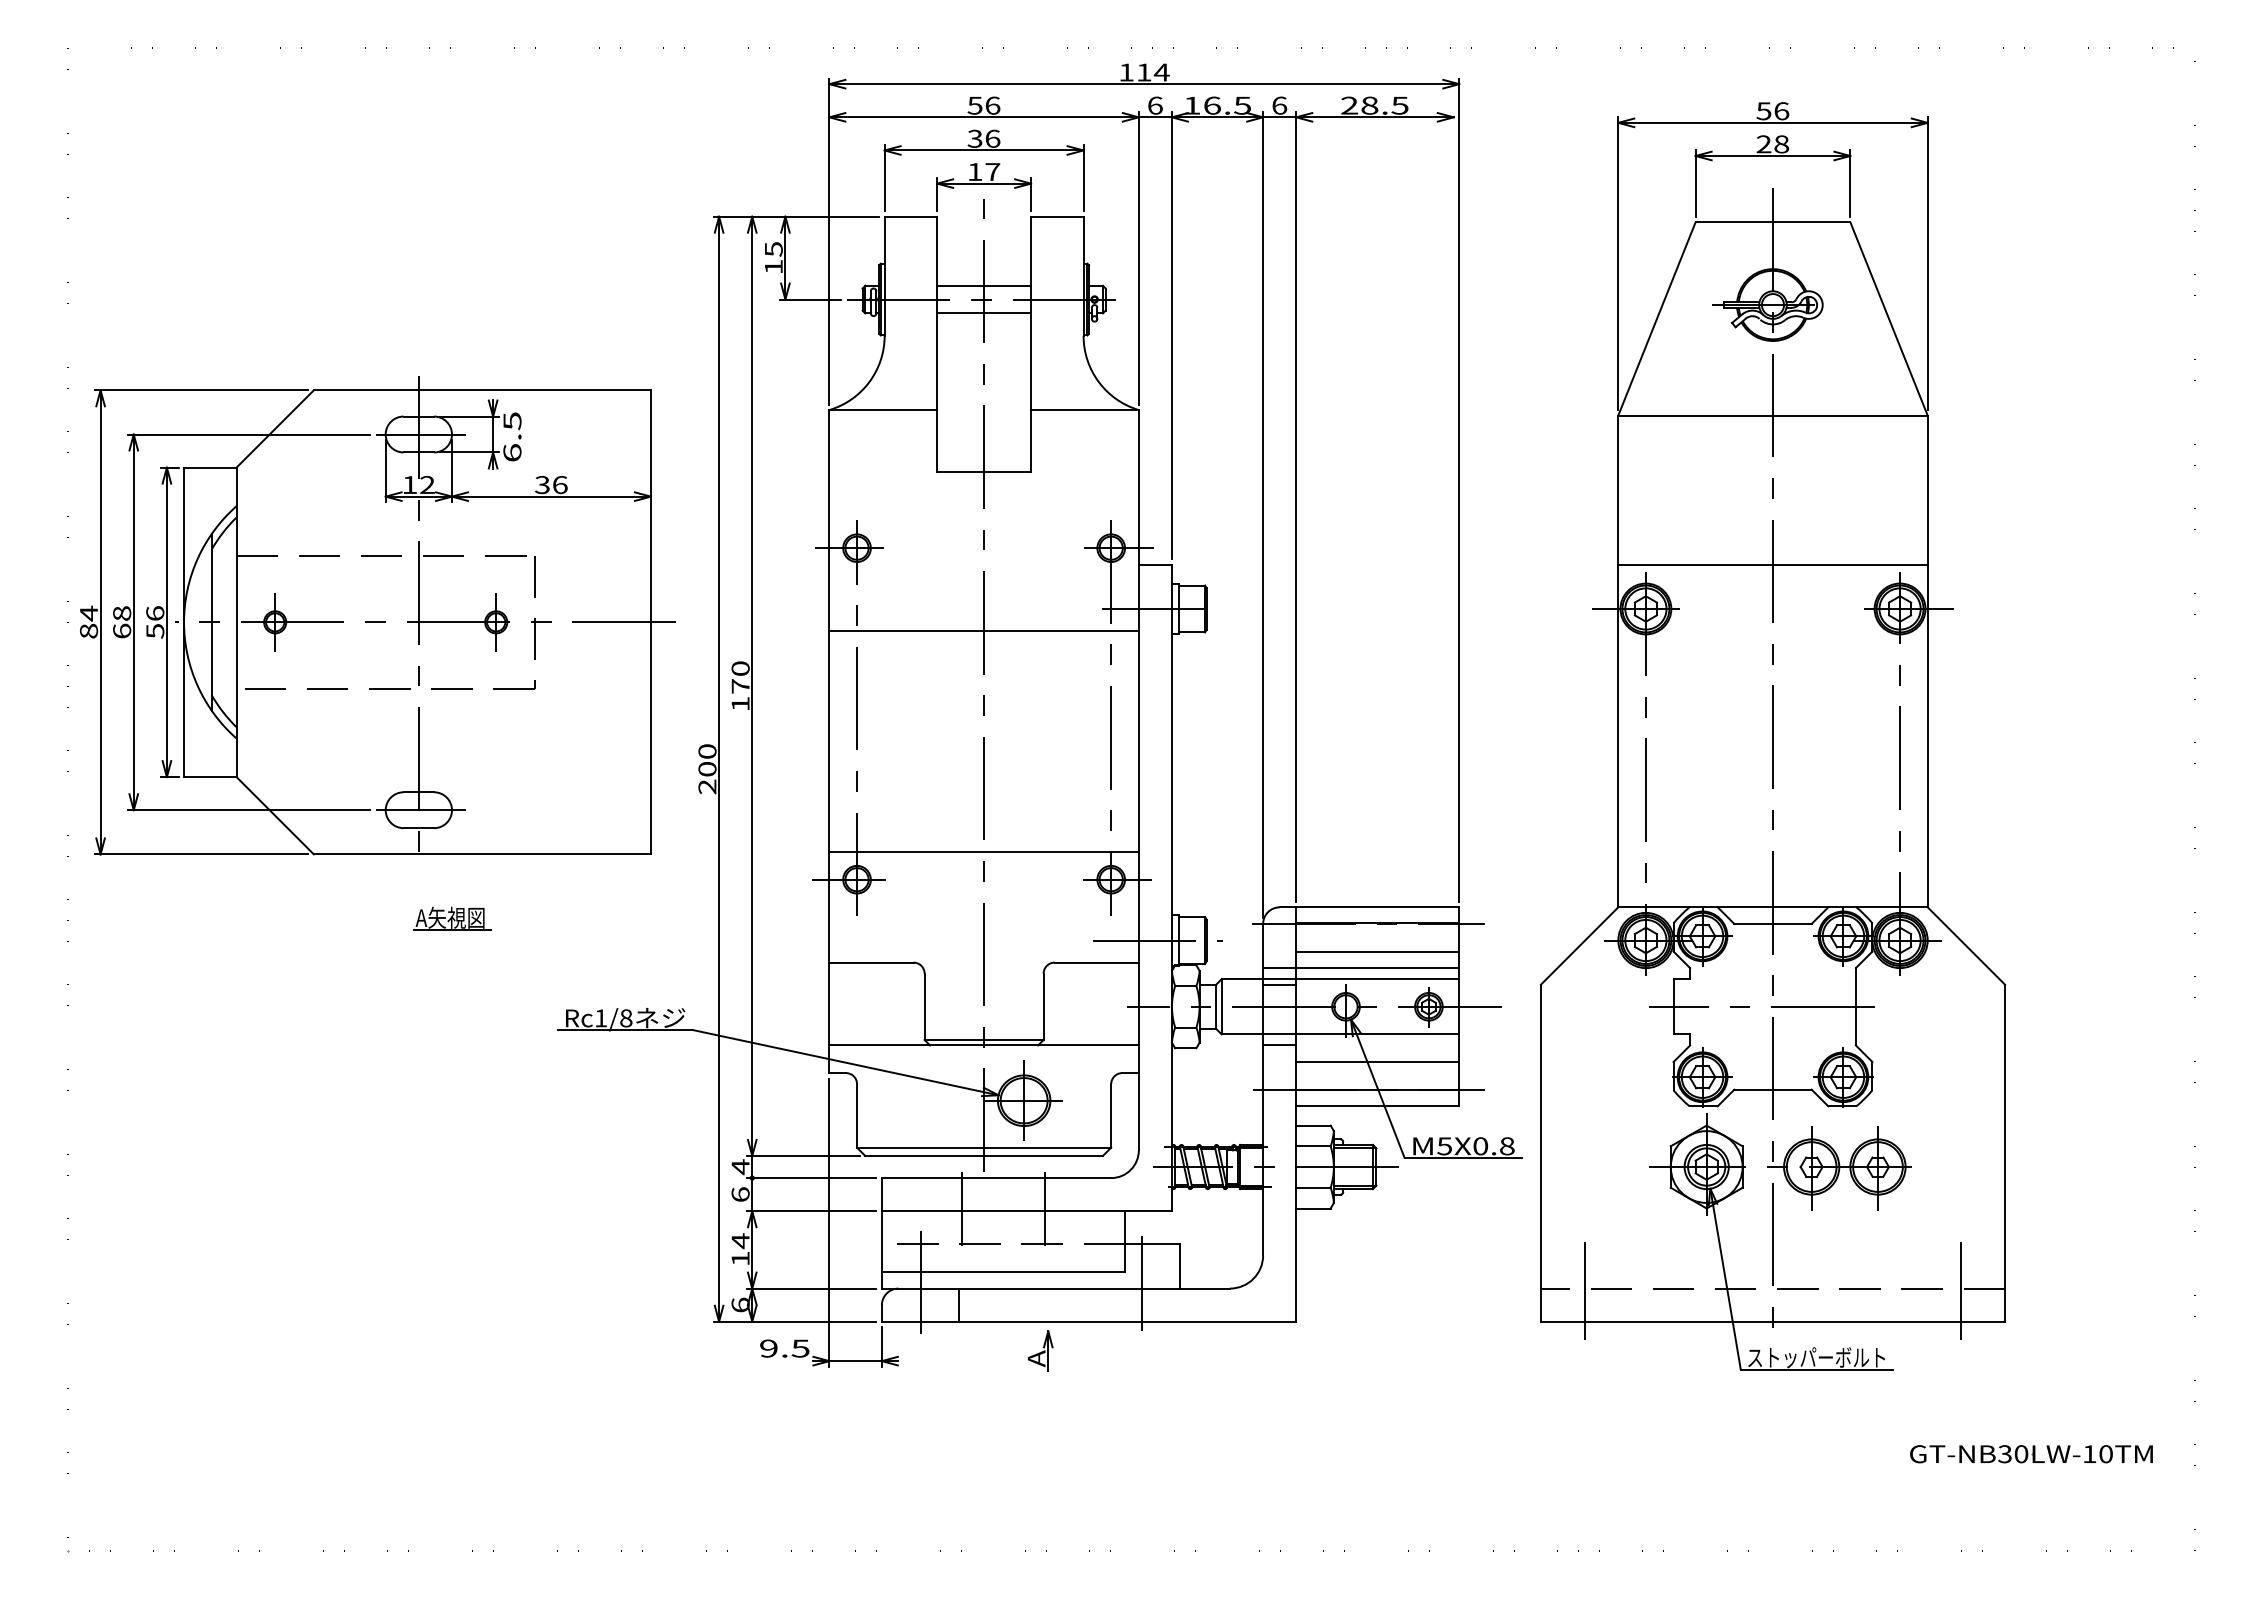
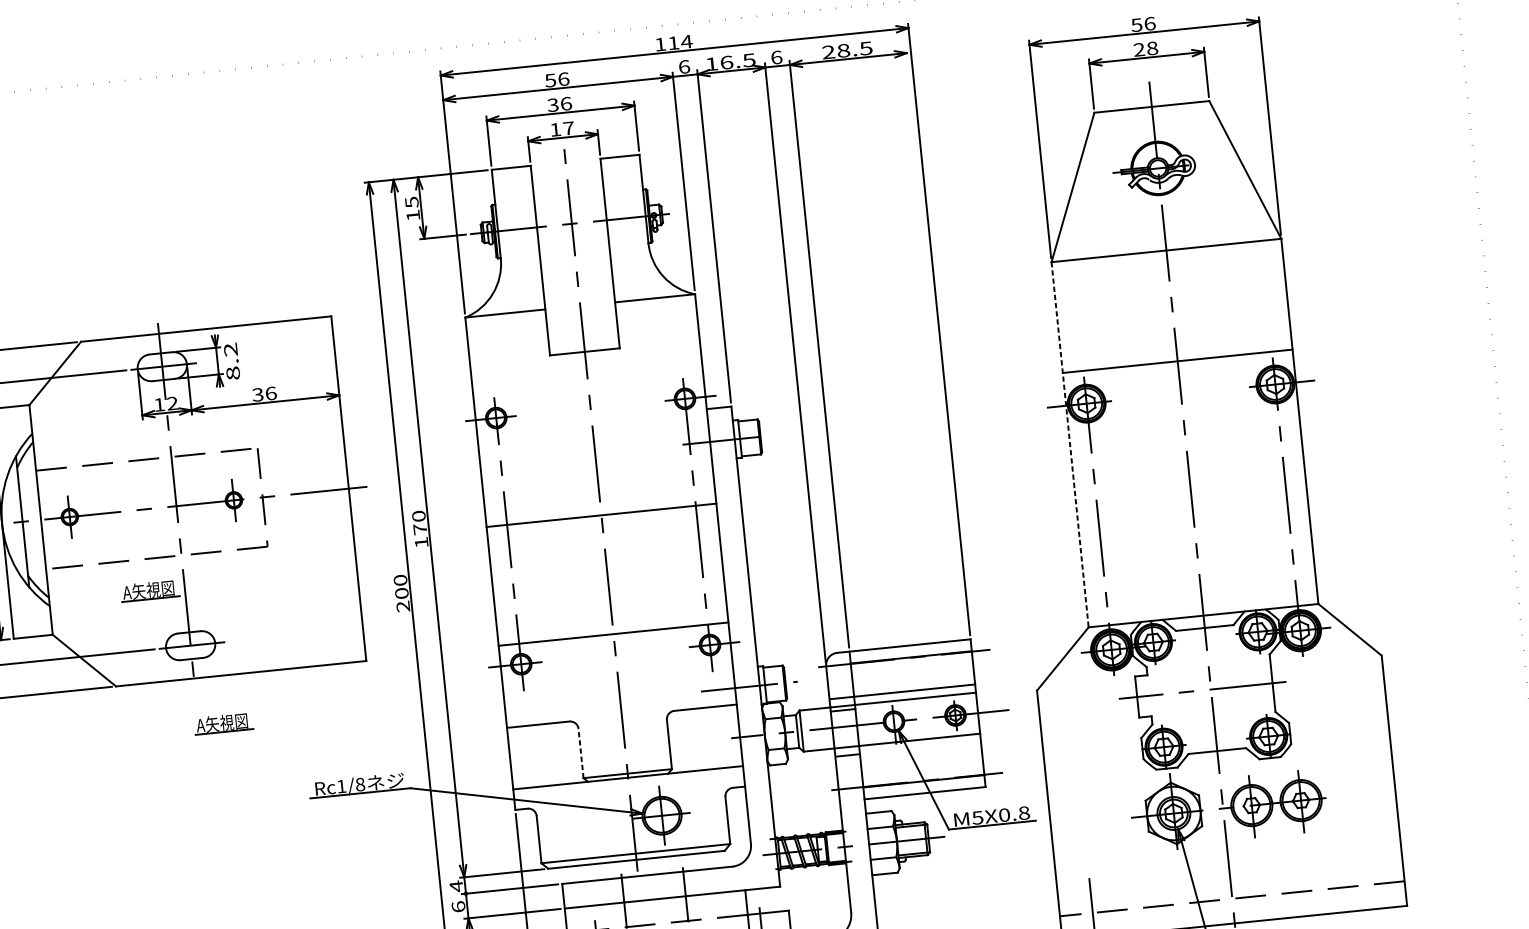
line: (984, 285) -> (571, 213), removed
line: (984, 313) -> (573, 234), removed
text: (512, 436) -> (232, 361), 6.5 -> 8.2
line: (983, 631) -> (601, 515), moved
line: (1618, 661) -> (1070, 444), solid -> dashed
part: (372, 731) -> (150, 590), added
line: (1377, 951) -> (913, 678), removed
line: (924, 1006) -> (580, 753), solid -> dashed
line: (1377, 1062) -> (921, 760), removed
line: (1960, 1290) -> (1371, 886), removed

